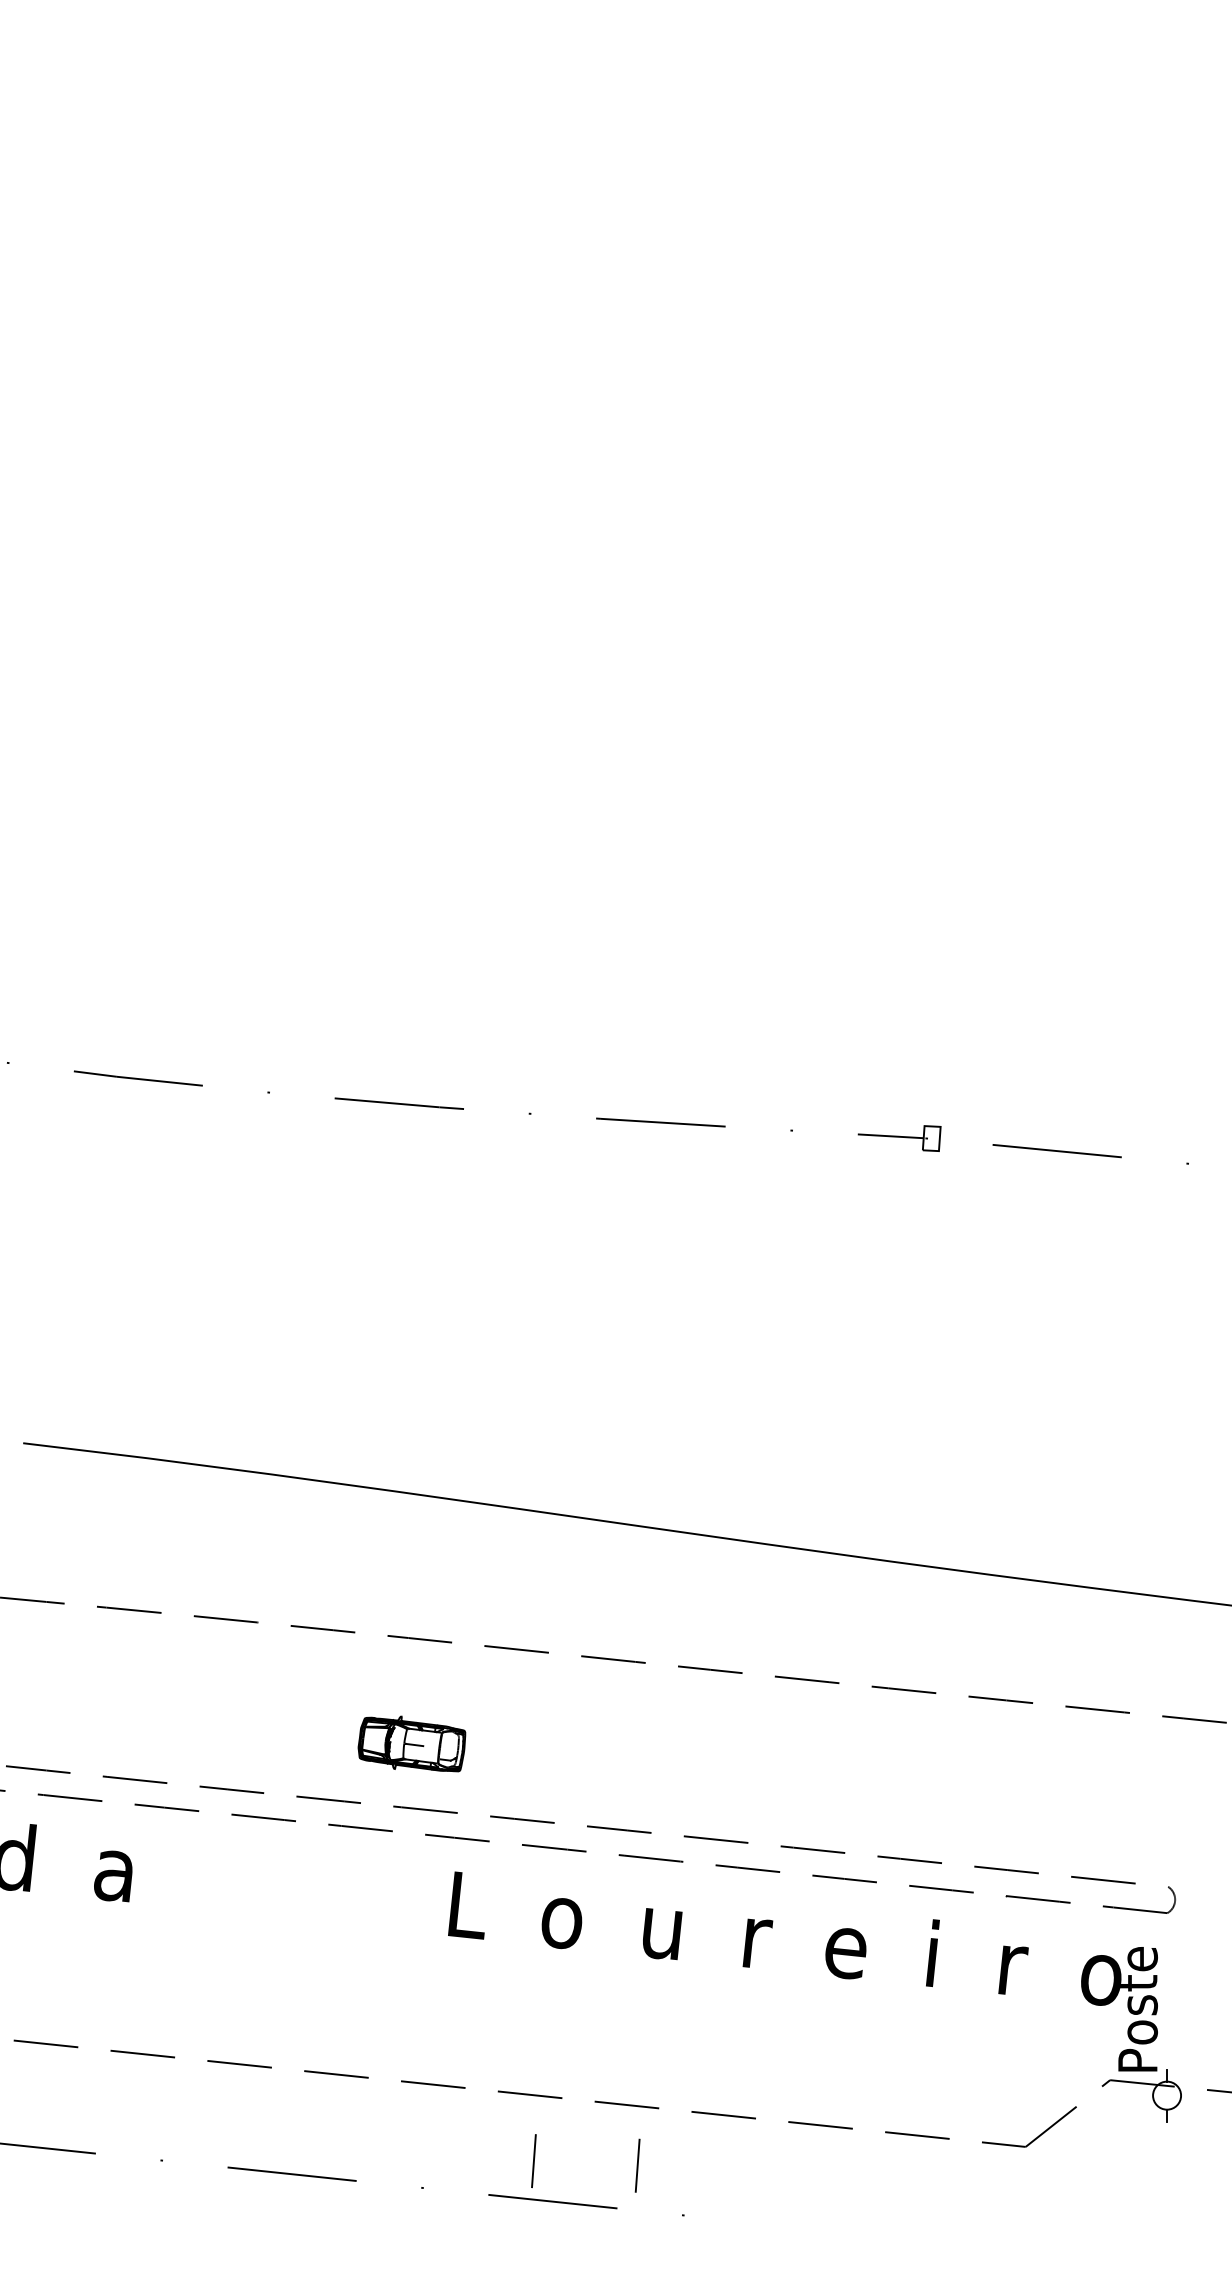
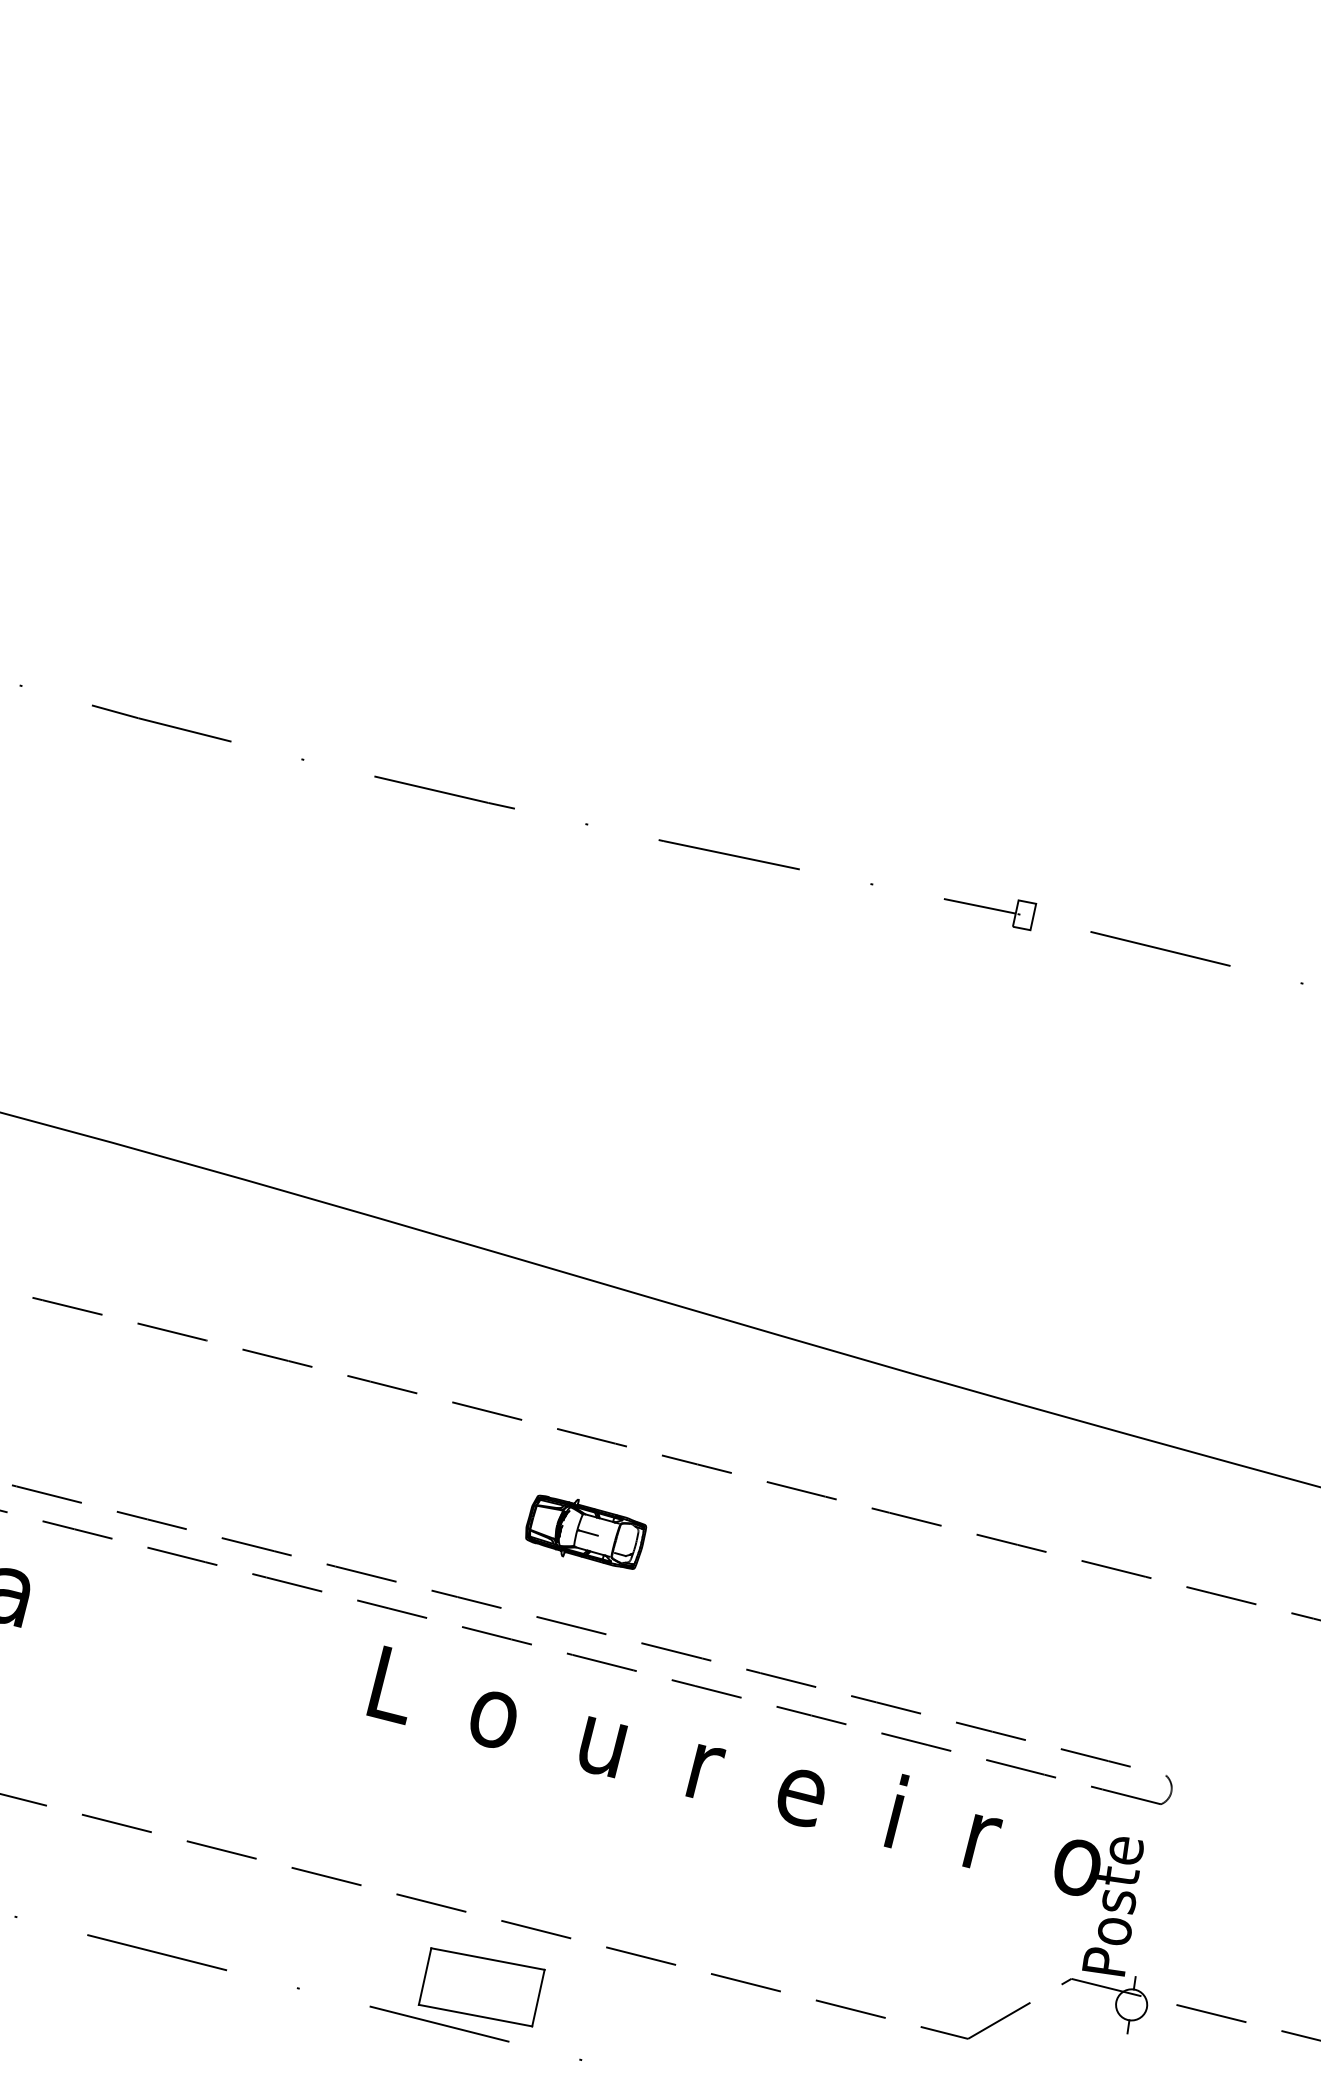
part: (411, 1743) -> (585, 1530), moved
line: (587, 2137) -> (487, 1959), added
line: (583, 2189) -> (475, 2015), added

